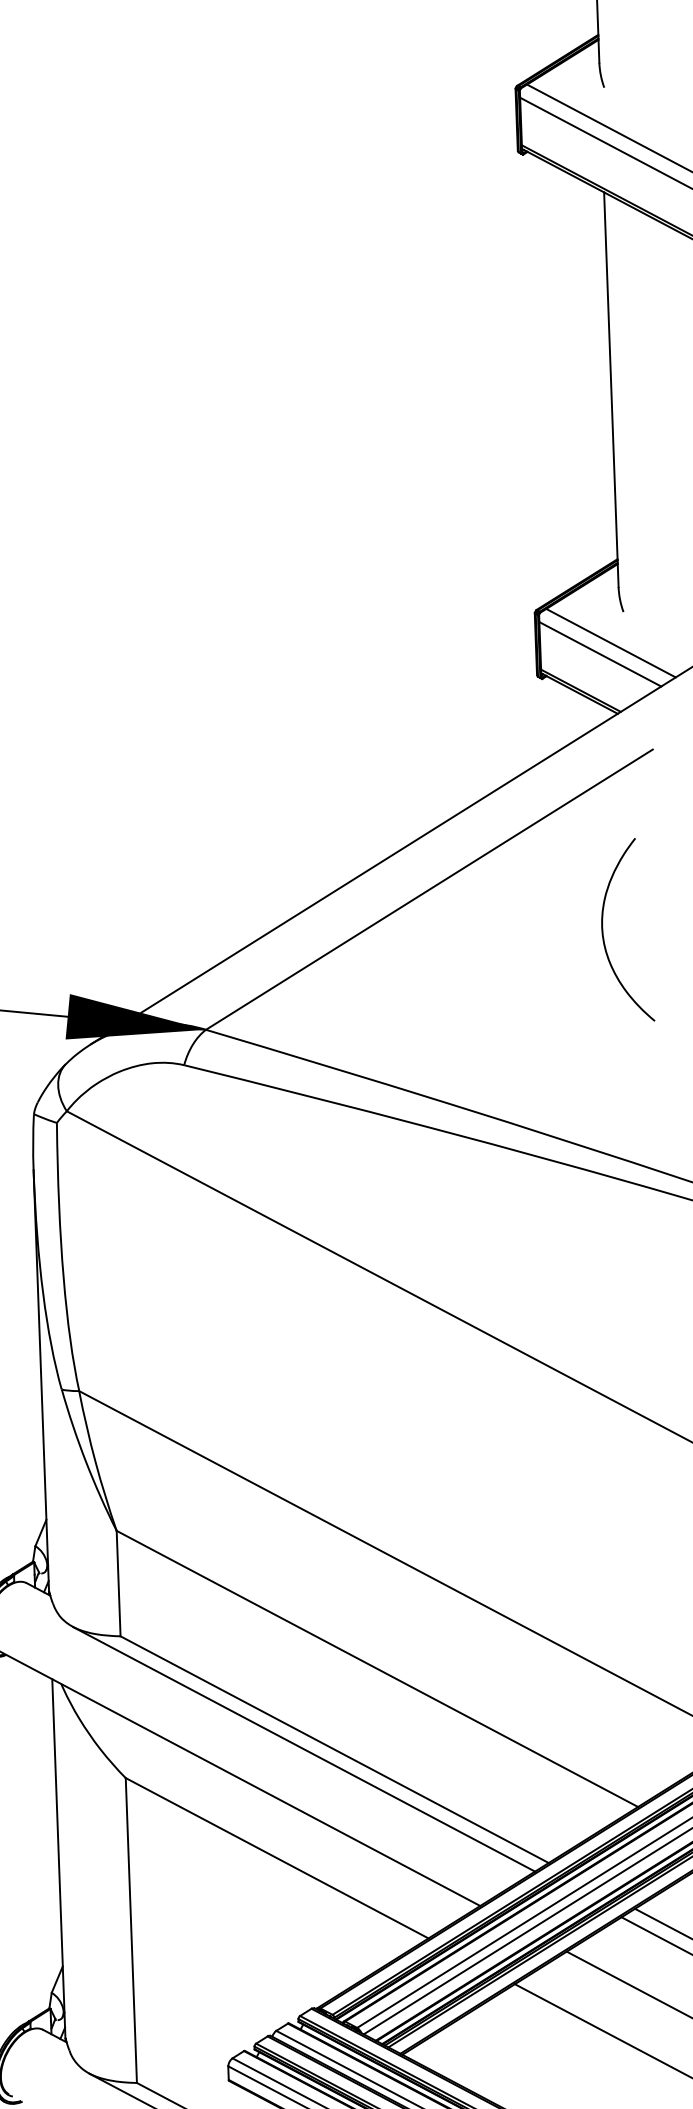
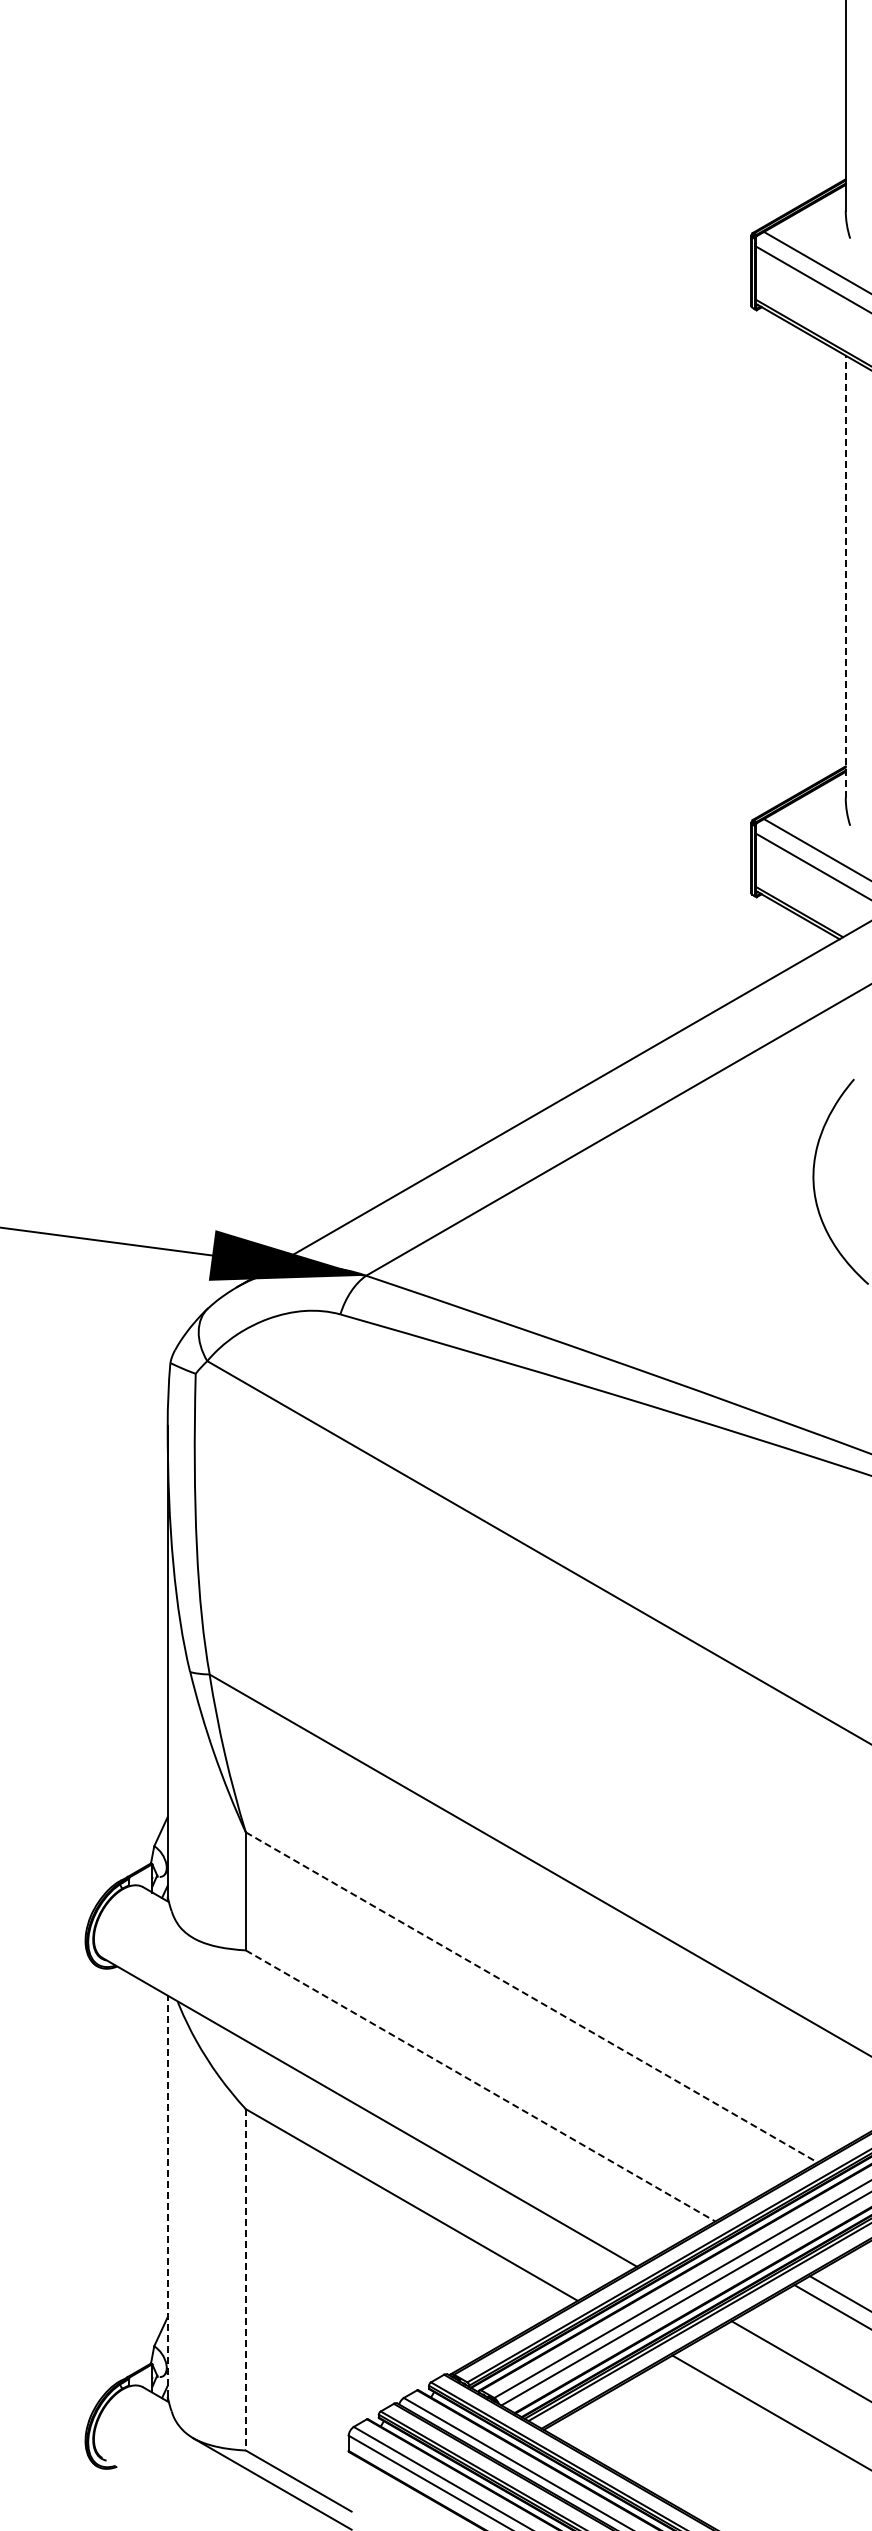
line: (611, 389) -> (845, 576), solid -> dashed
line: (378, 1668) -> (532, 1997), solid -> dashed
line: (304, 1749) -> (446, 2084), removed
line: (335, 1750) -> (481, 2086), solid -> dashed
line: (58, 1858) -> (167, 2196), solid -> dashed
line: (131, 1930) -> (245, 2279), solid -> dashed

